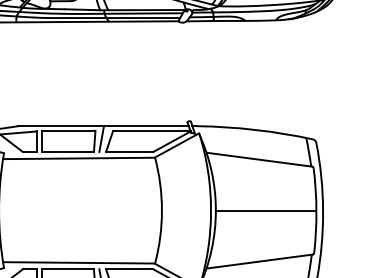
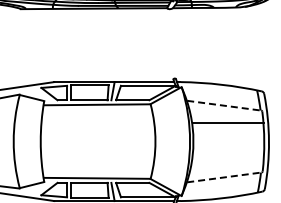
line: (259, 159) -> (224, 105), solid -> dashed
line: (265, 210) -> (228, 122), moved
line: (259, 261) -> (224, 177), solid -> dashed

